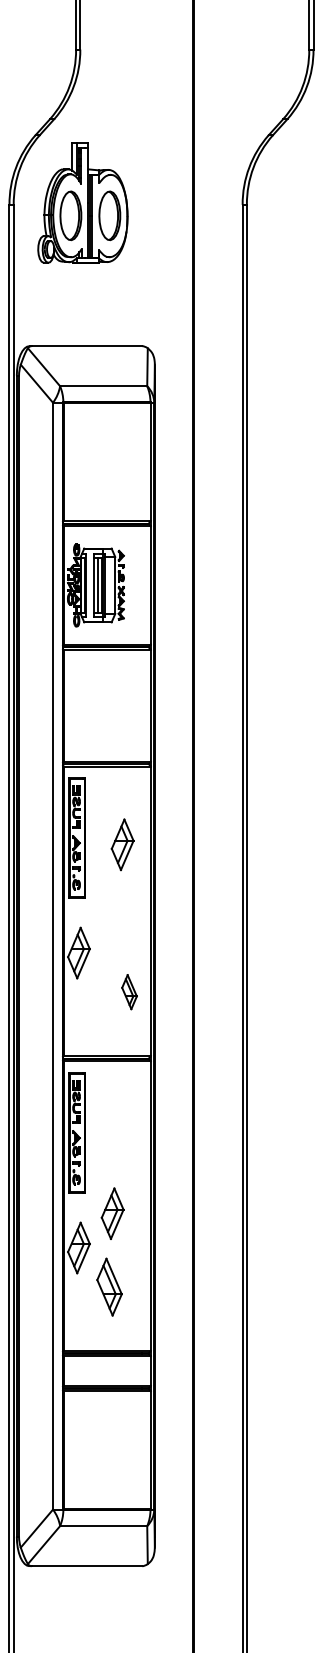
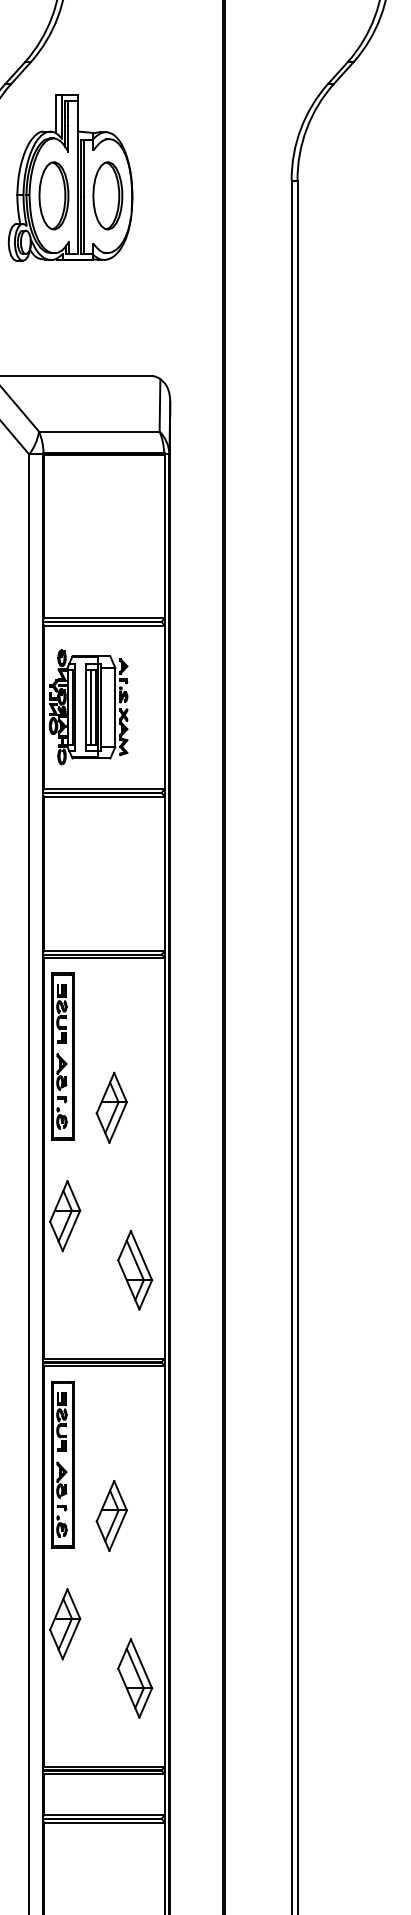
part: (122, 844) -> (111, 1107), moved
part: (129, 991) -> (135, 1269), size x1.67
part: (112, 1213) -> (111, 1515), moved
part: (109, 1286) -> (135, 1677), moved

